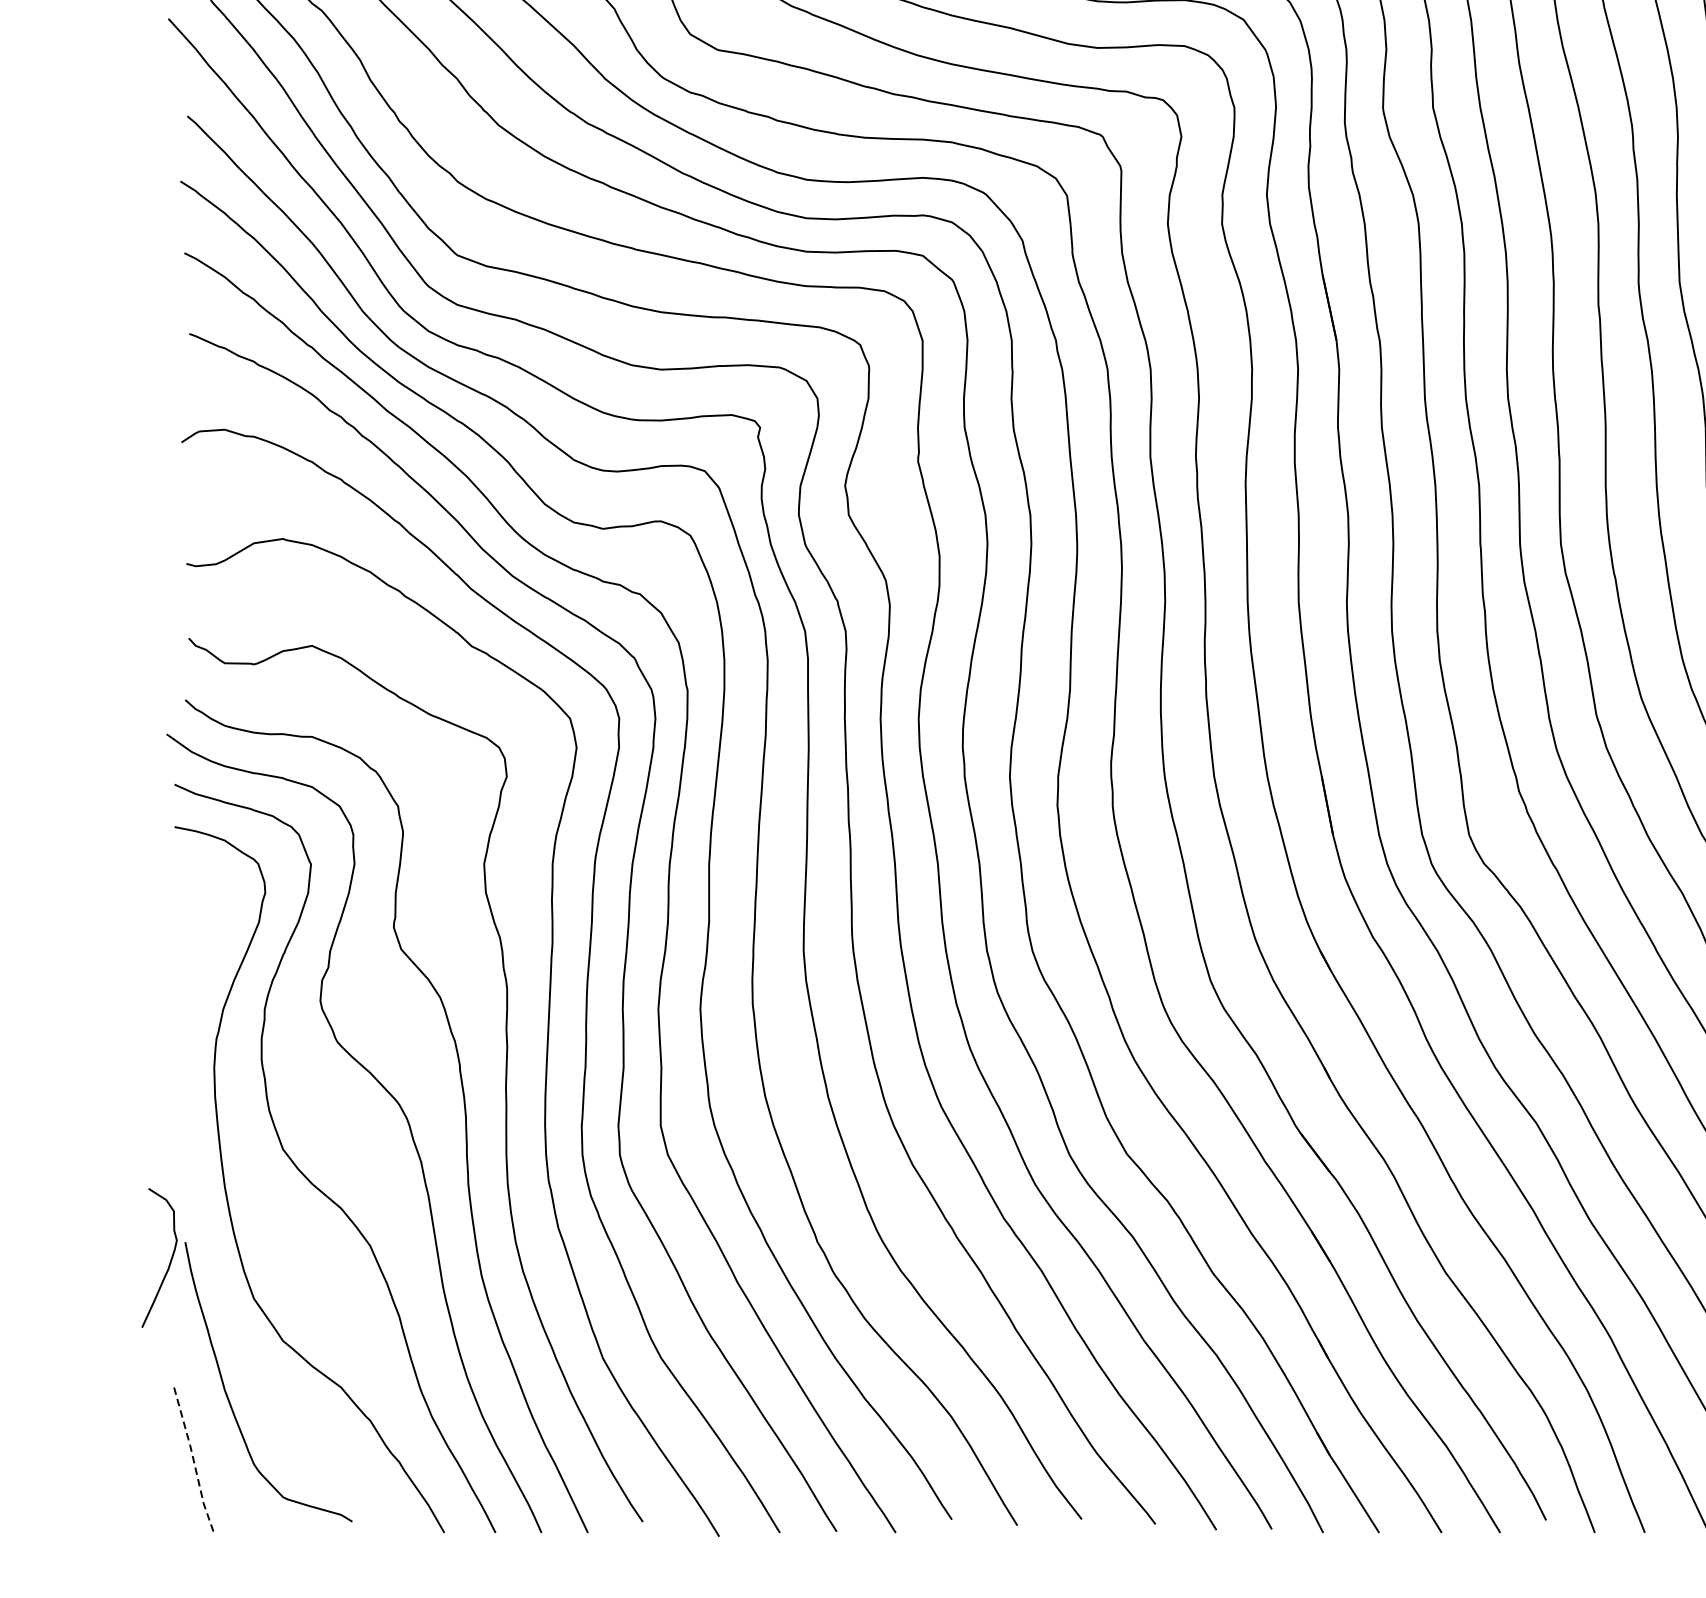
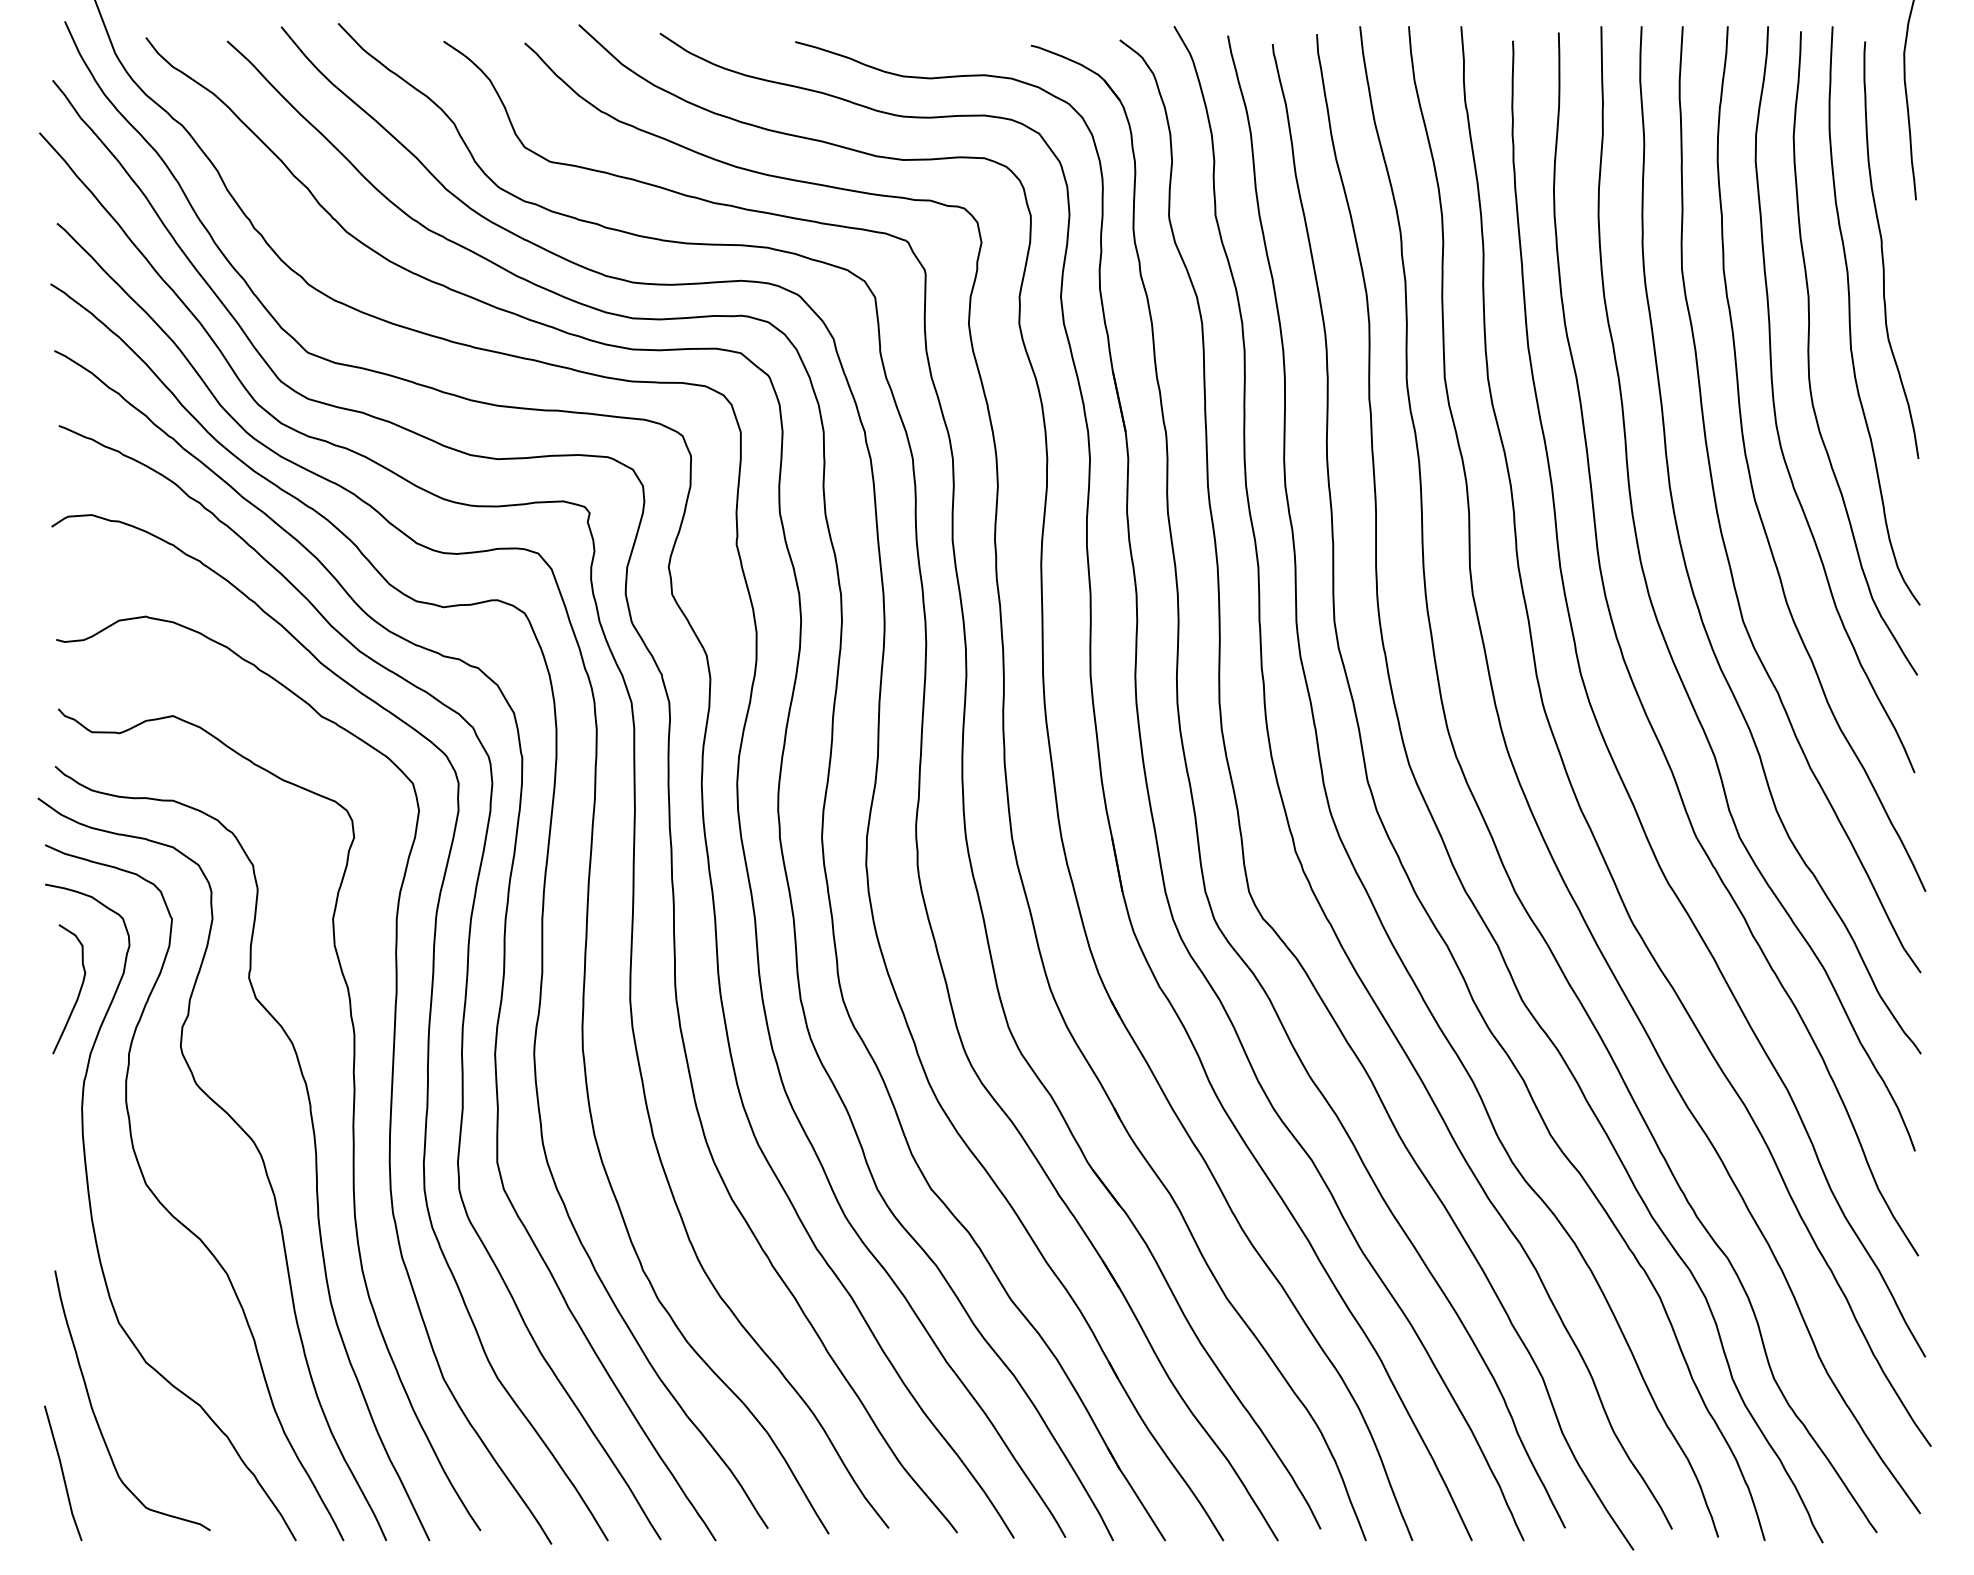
curve: (169, 1261) -> (78, 992), moved
line: (193, 1460) -> (62, 1473), dashed -> solid

